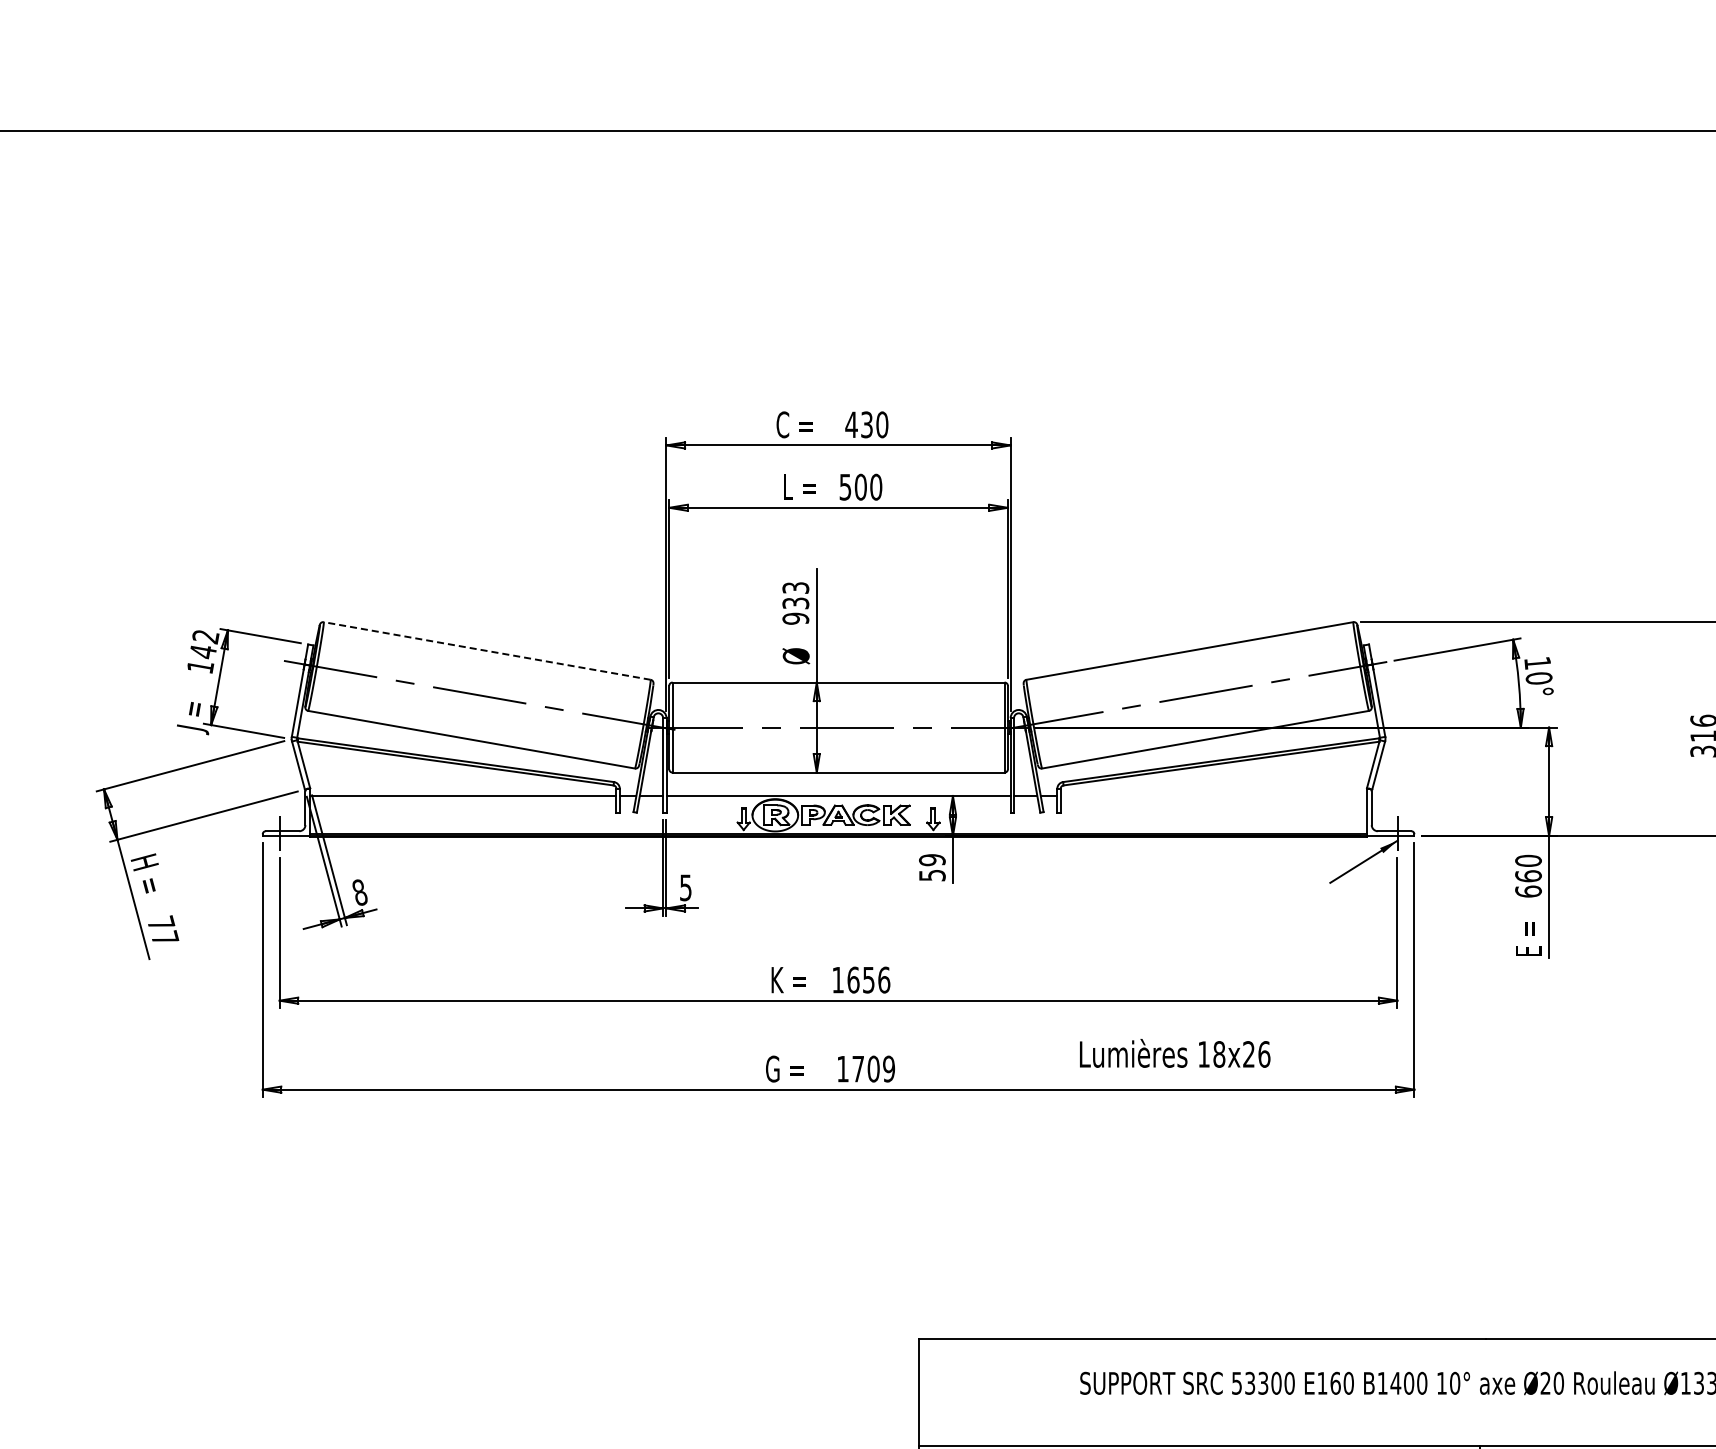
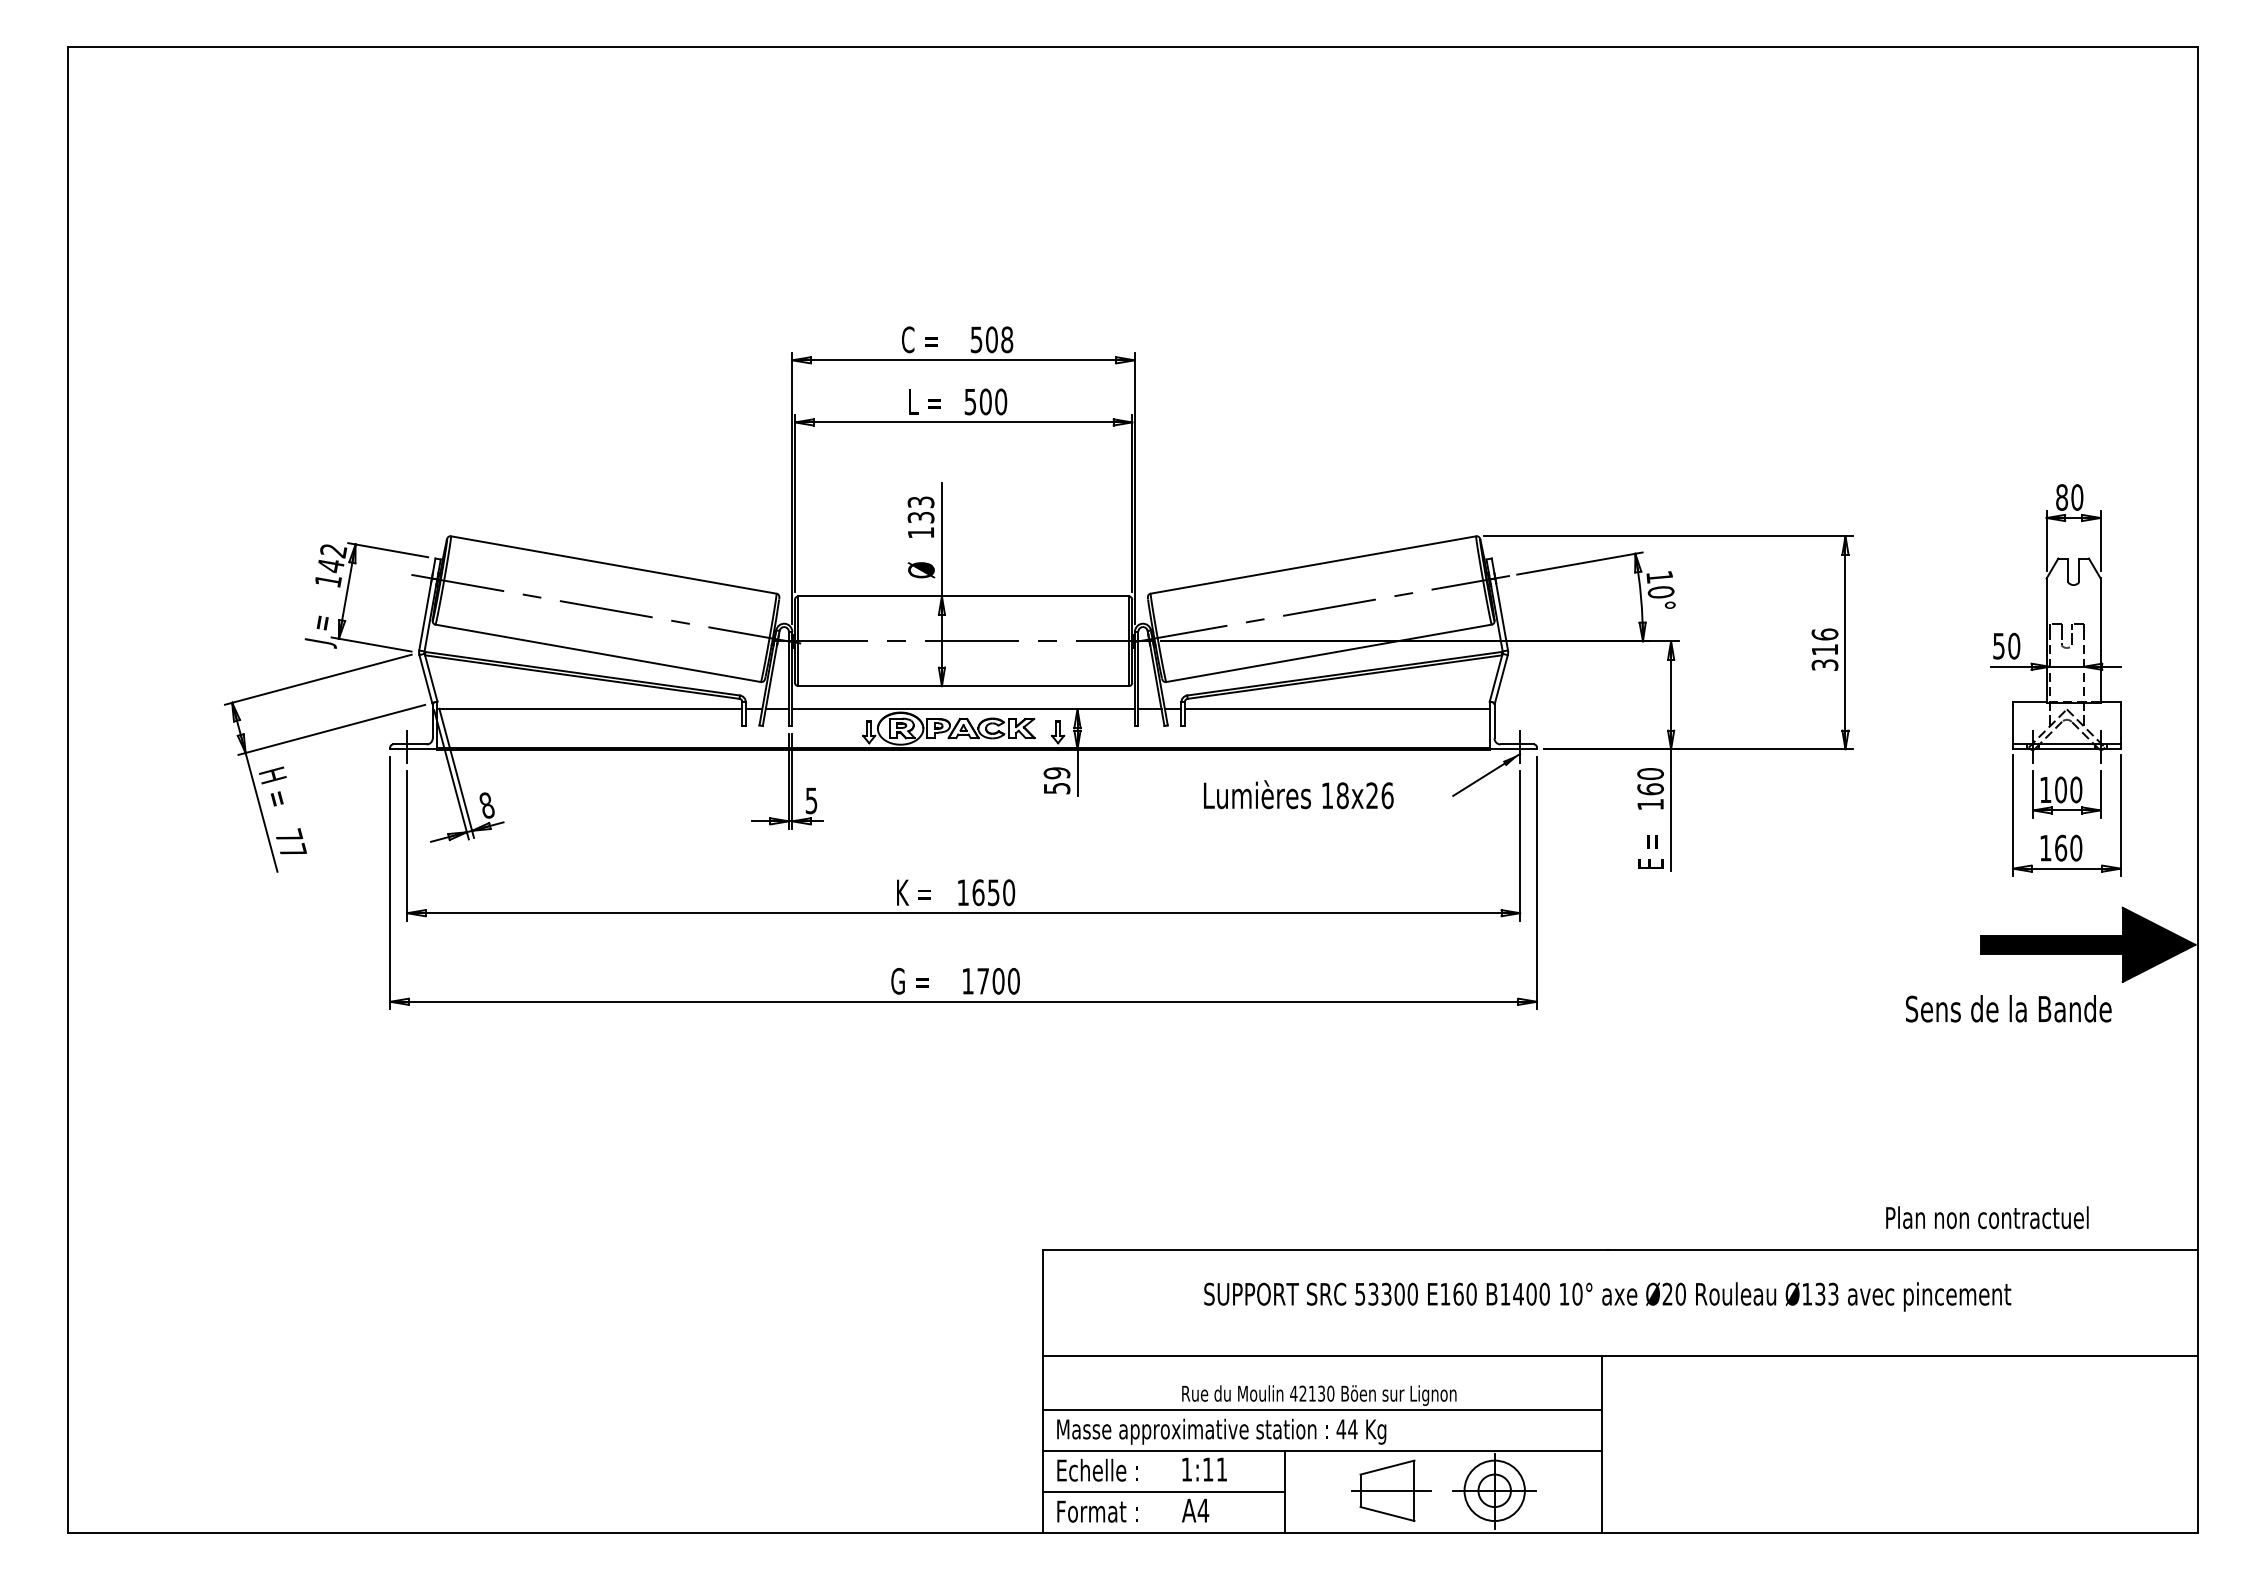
text: (866, 424) -> (991, 339), 430 -> 508
text: (795, 618) -> (920, 532), 933 -> 133
line: (486, 650) -> (613, 564), dashed -> solid
line: (1213, 796) -> (1336, 709), added
text: (1528, 891) -> (1650, 804), 660 -> 160
text: (884, 979) -> (1009, 892), 1656 -> 1650
text: (1174, 1053) -> (1298, 794), moved
text: (888, 1069) -> (1013, 981), 1709 -> 1700

